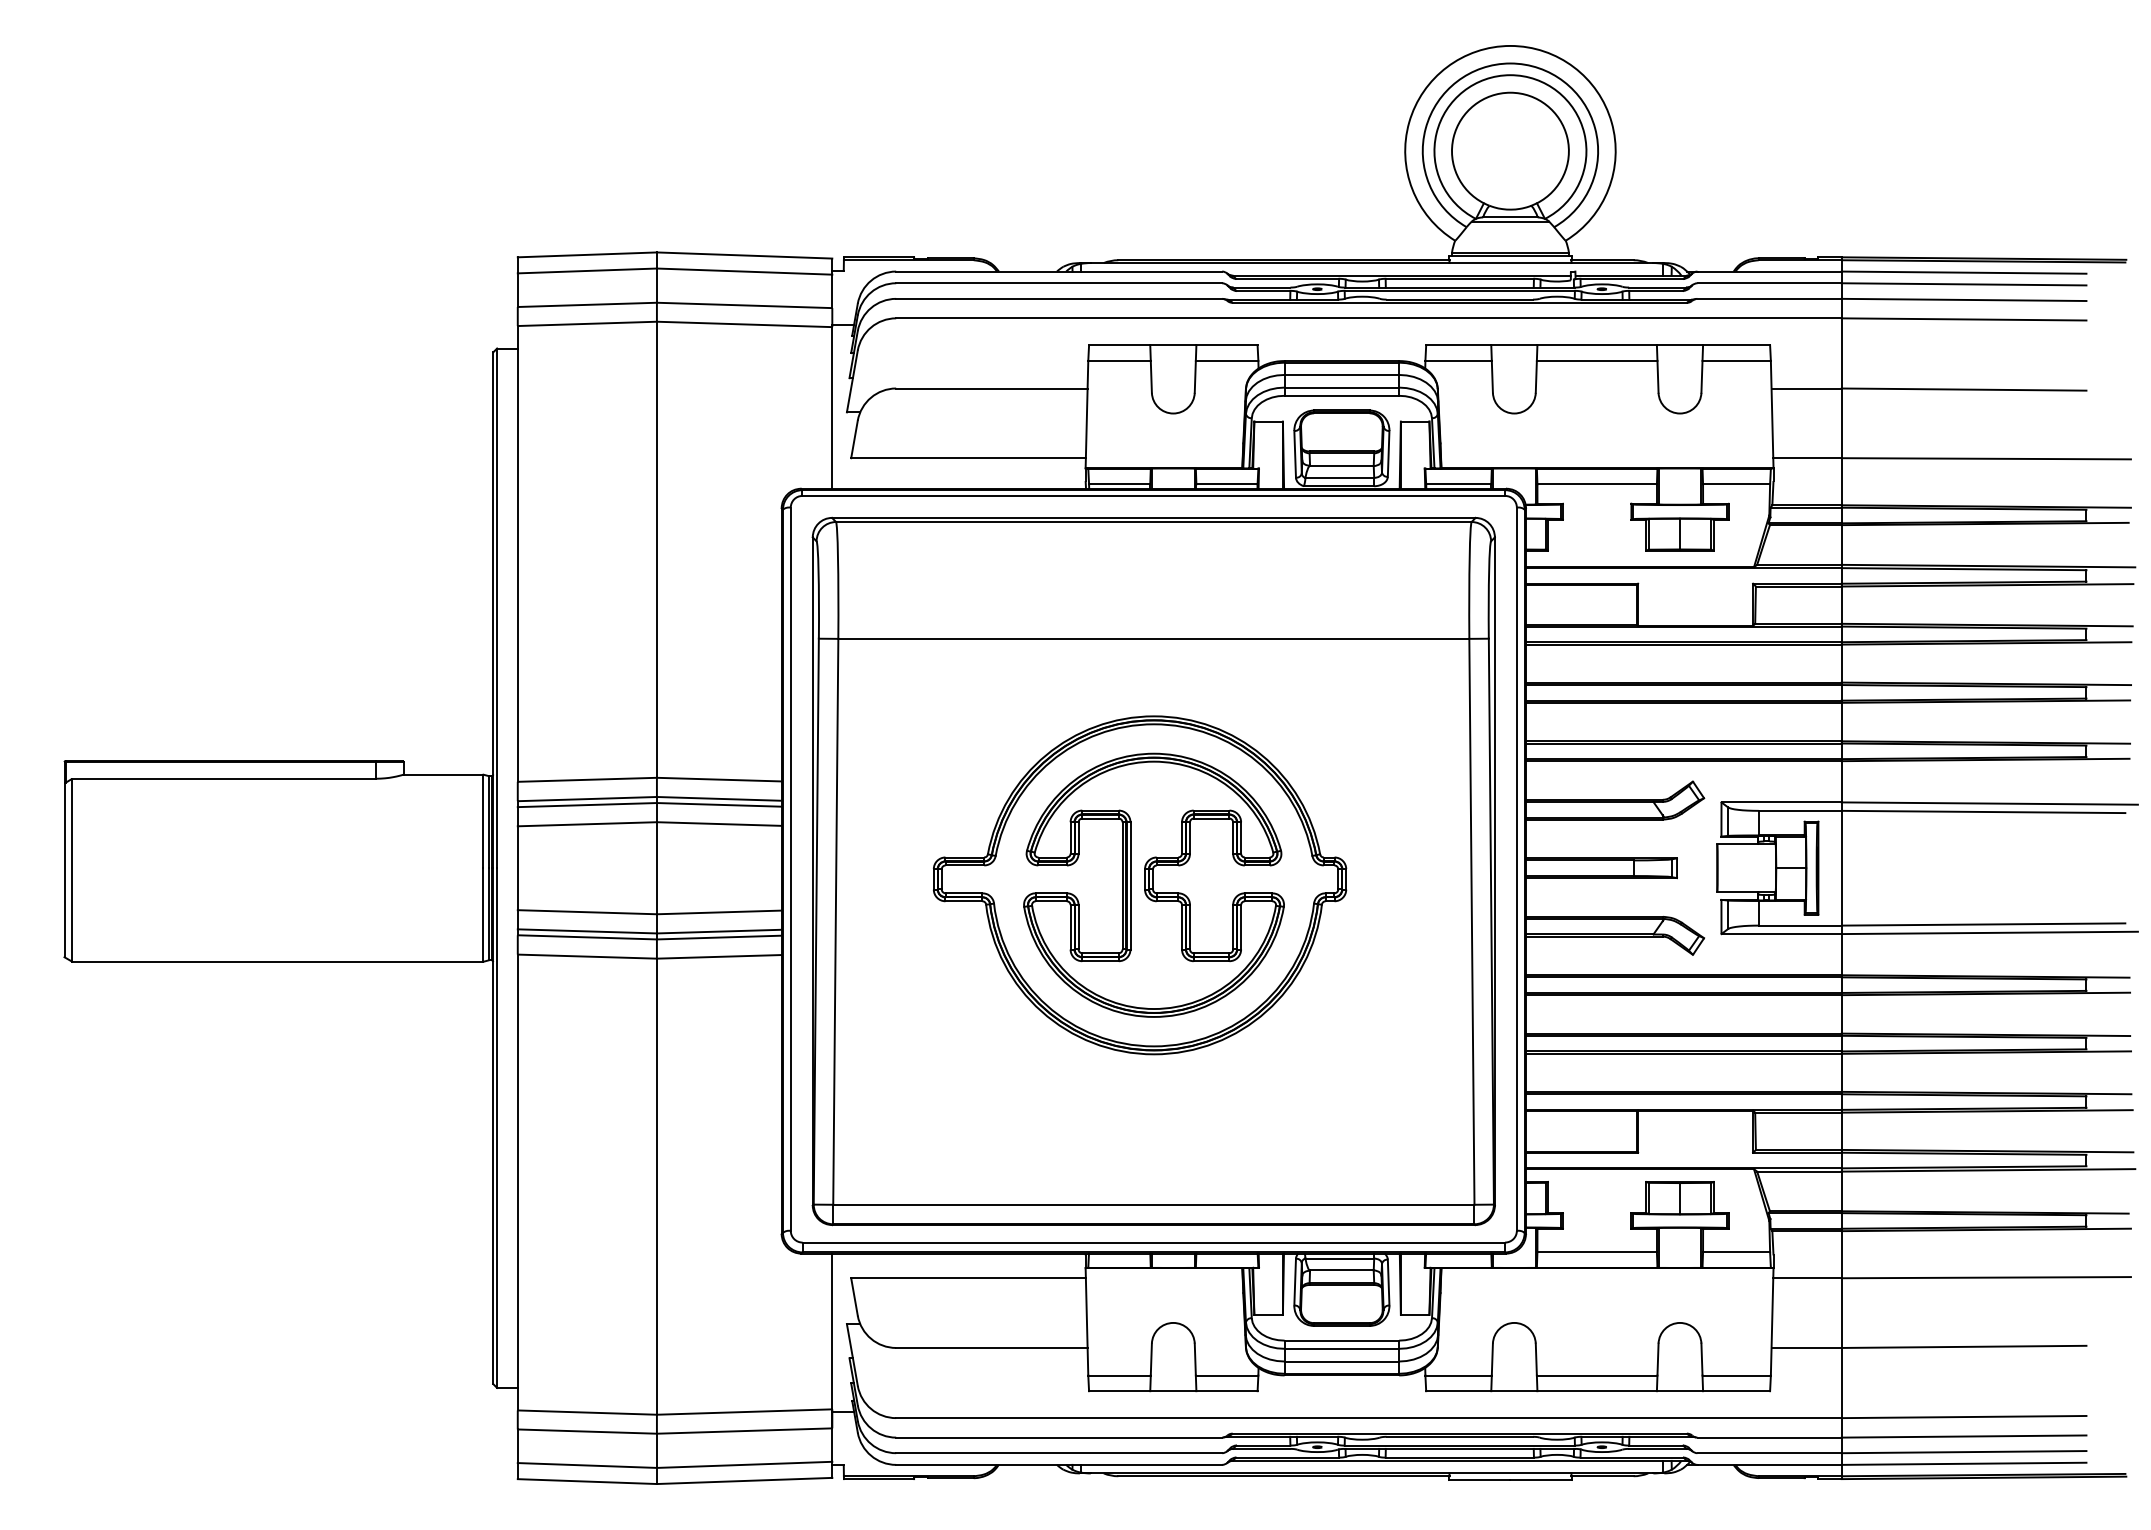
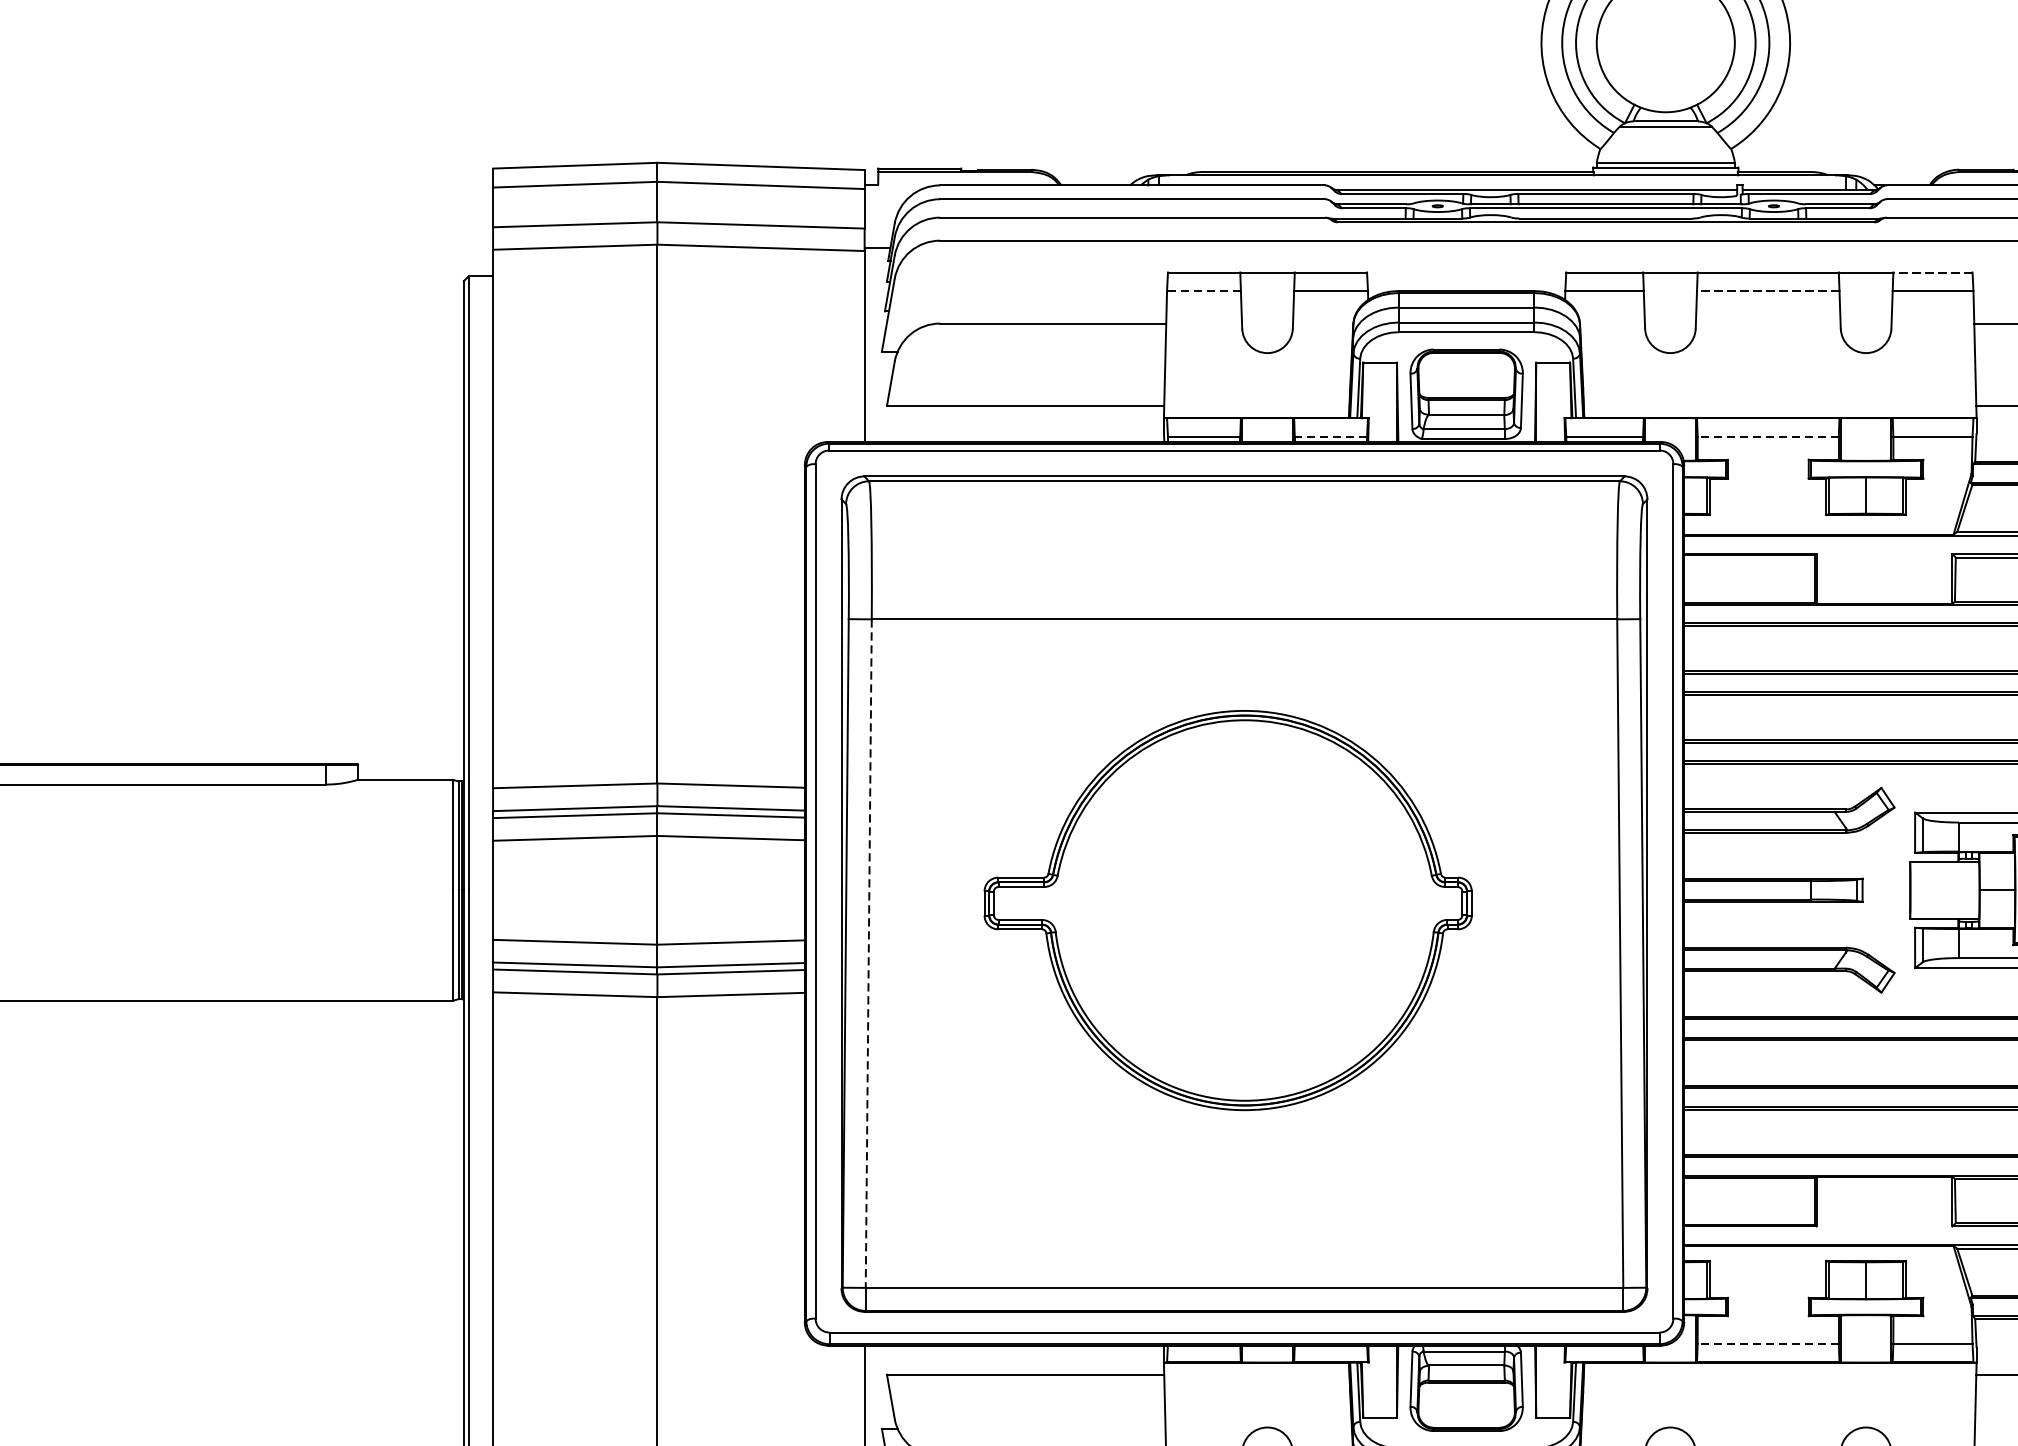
line: (1736, 345) -> (1932, 272), solid -> dashed
line: (1119, 360) -> (1203, 290), solid -> dashed
line: (1596, 360) -> (1767, 290), solid -> dashed
line: (1227, 484) -> (1331, 436), solid -> dashed
line: (1597, 484) -> (1768, 436), solid -> dashed
part: (1153, 884) -> (1244, 909), removed
line: (835, 921) -> (868, 953), solid -> dashed
line: (1597, 1252) -> (1768, 1344), solid -> dashed

